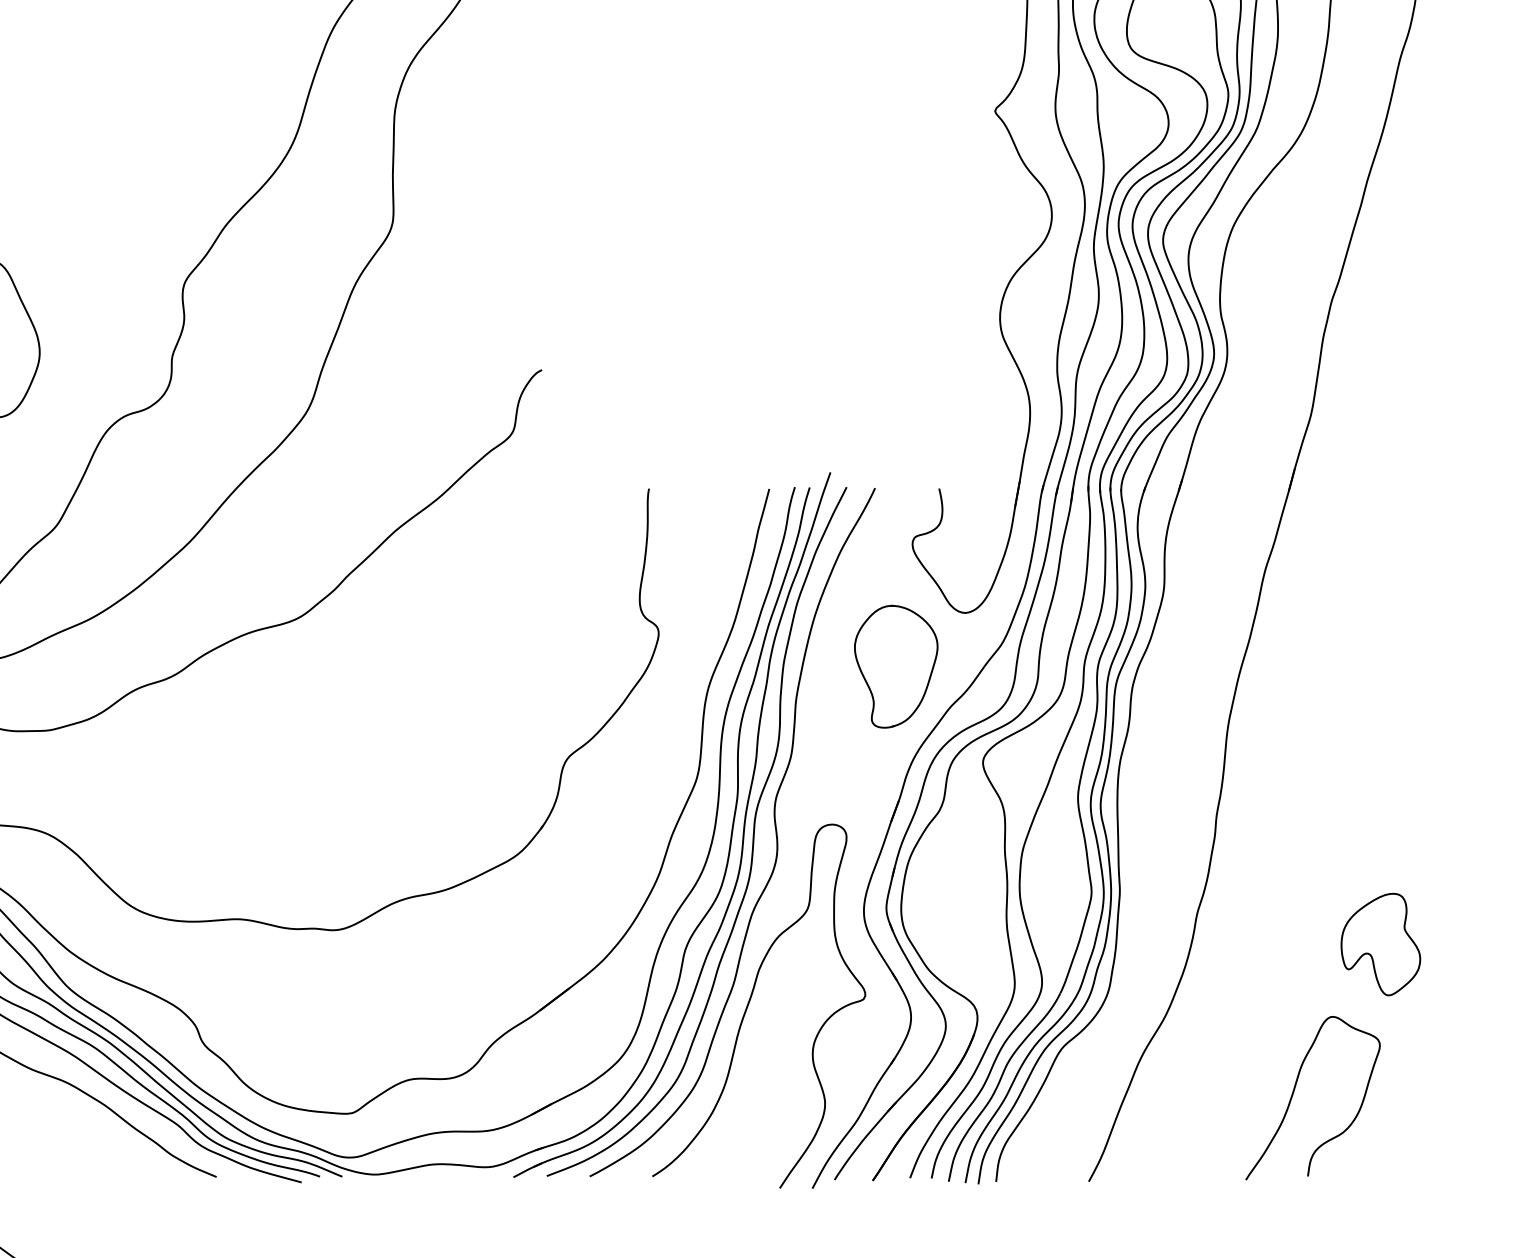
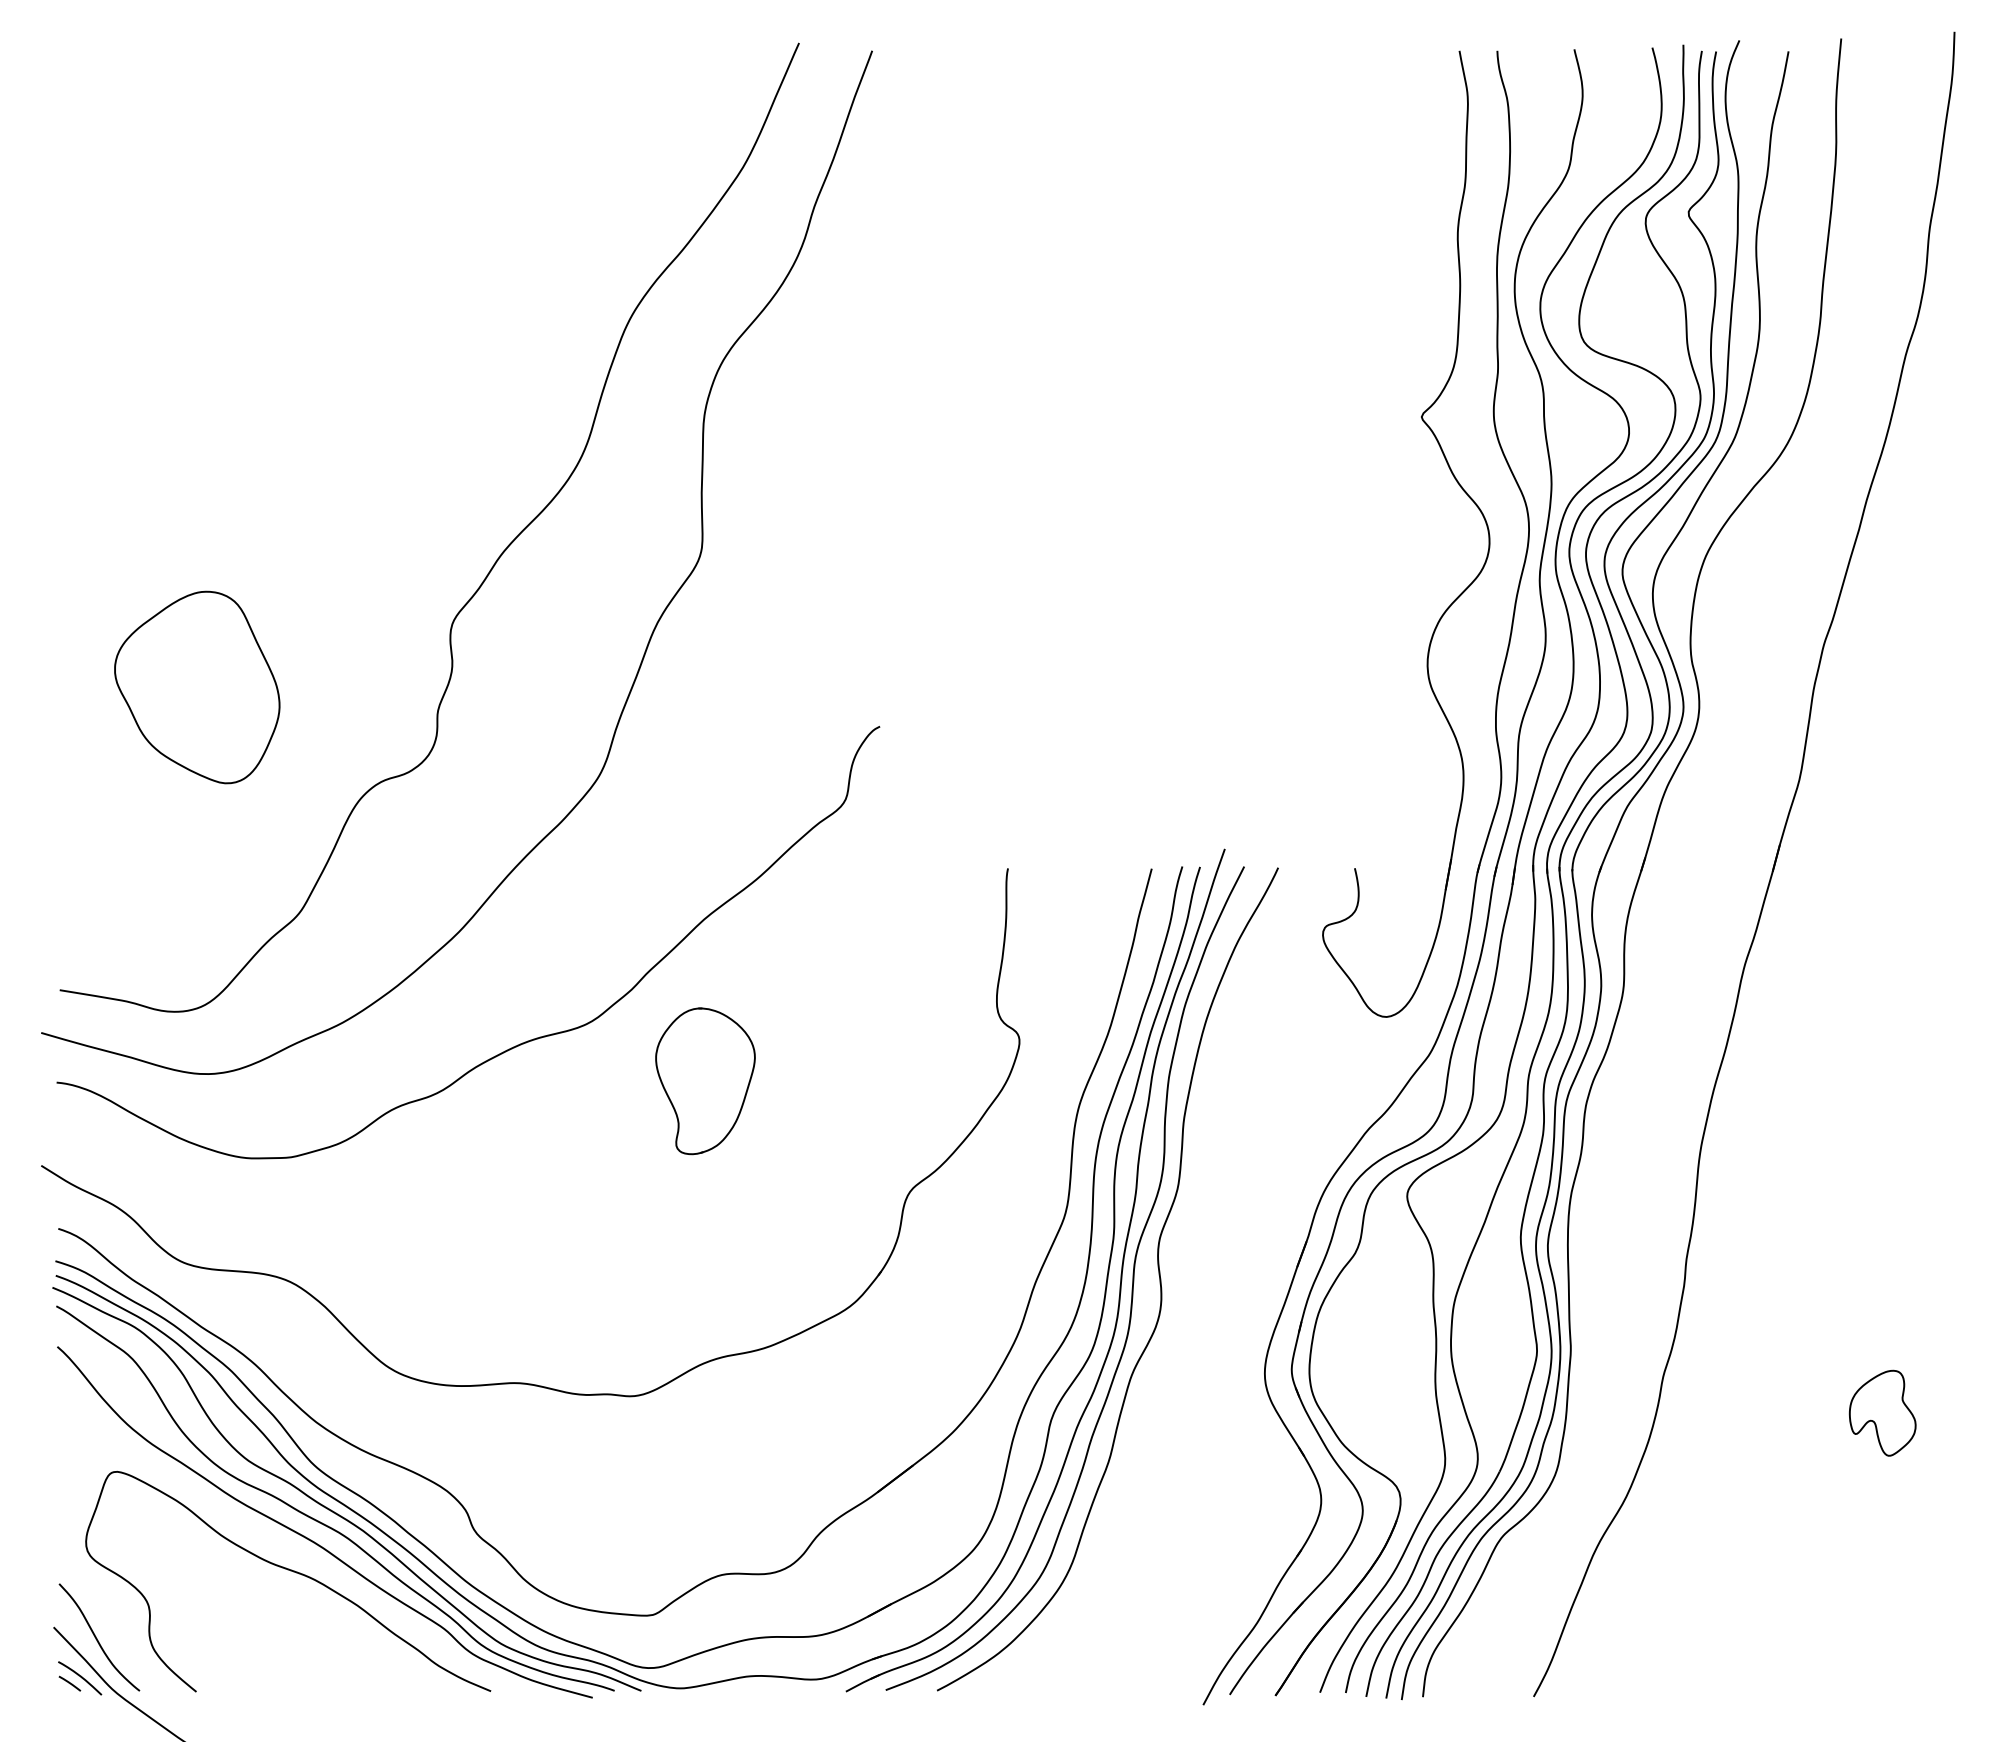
part: (896, 666) -> (705, 1081), moved
part: (1380, 943) -> (1882, 1412), size x0.7
curve: (749, 1002) -> (1128, 1482), removed
curve: (1294, 1091) -> (1779, 1589), removed

